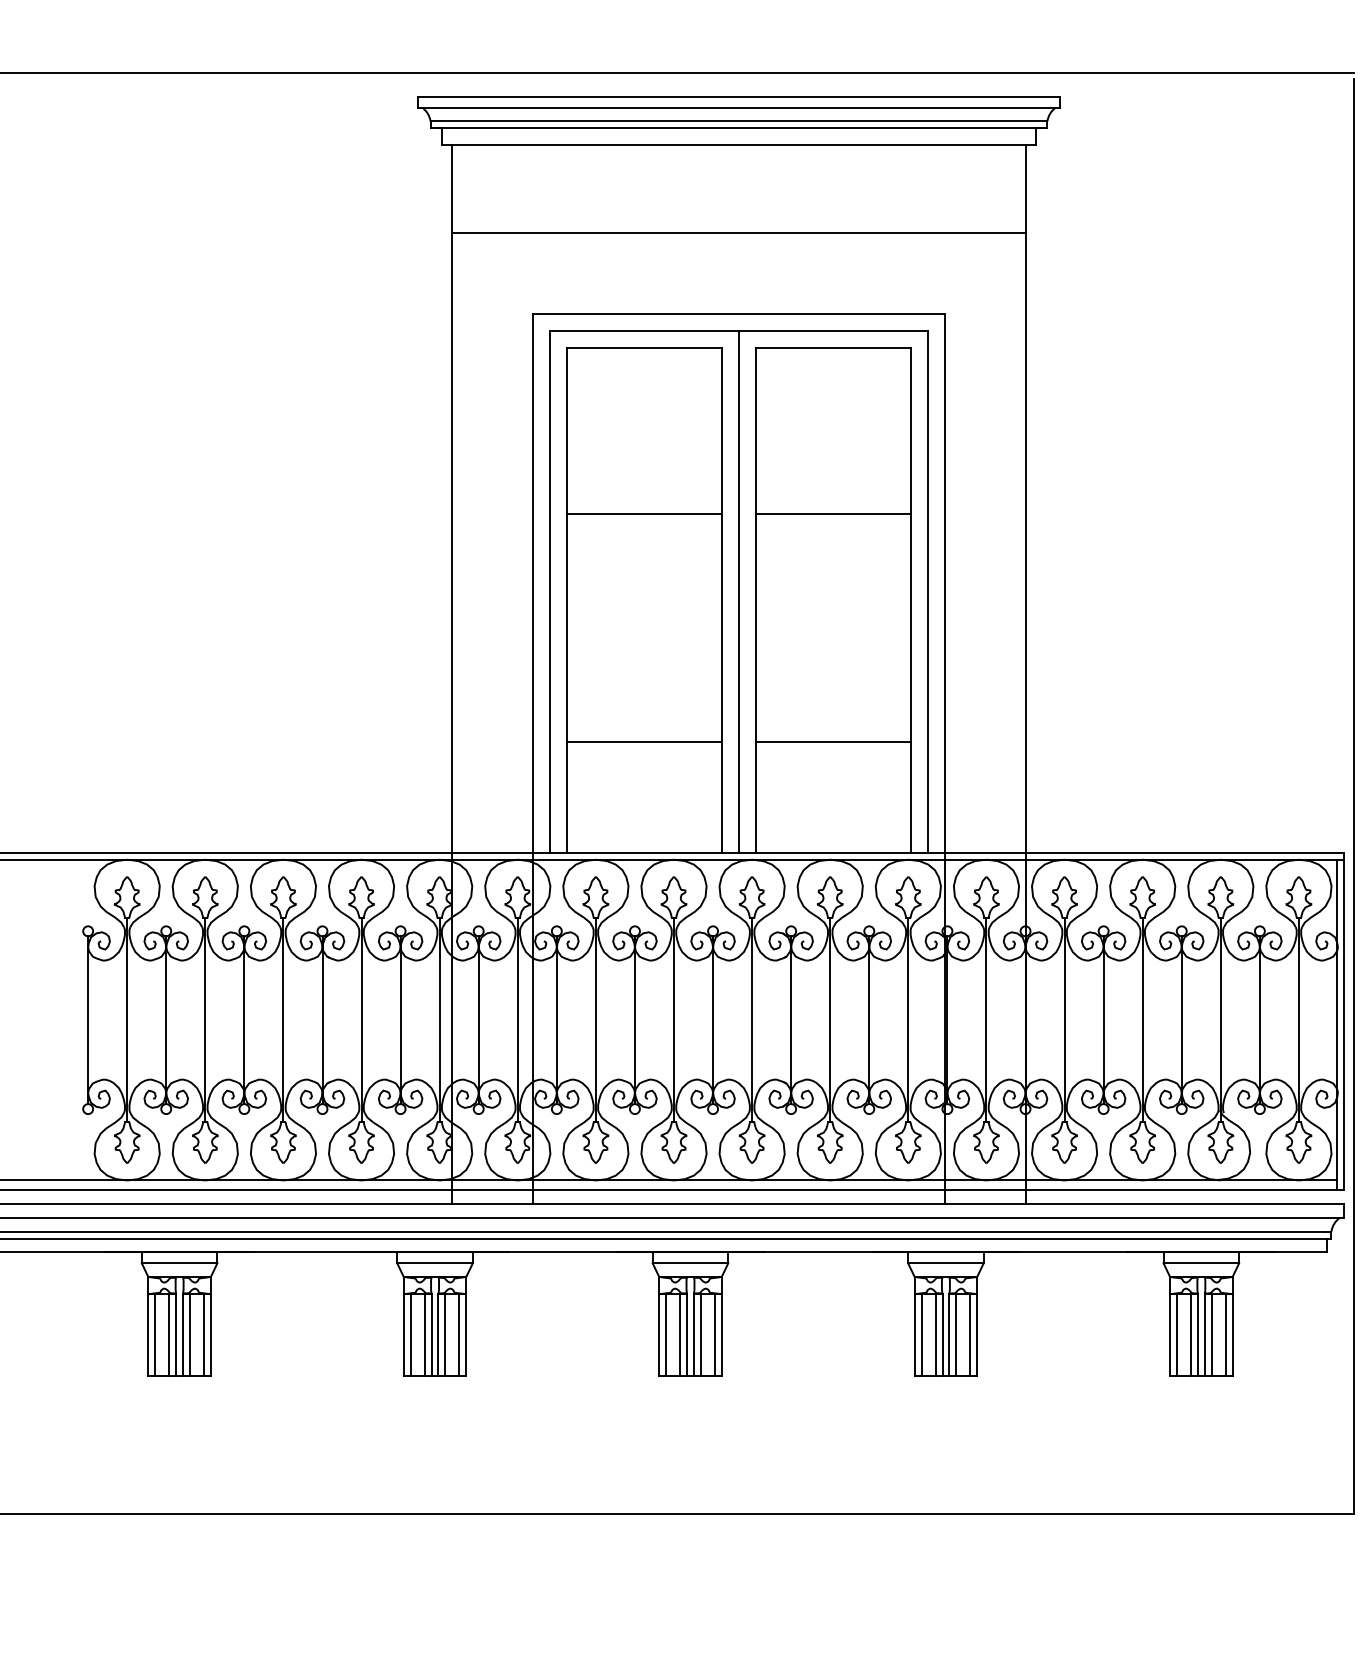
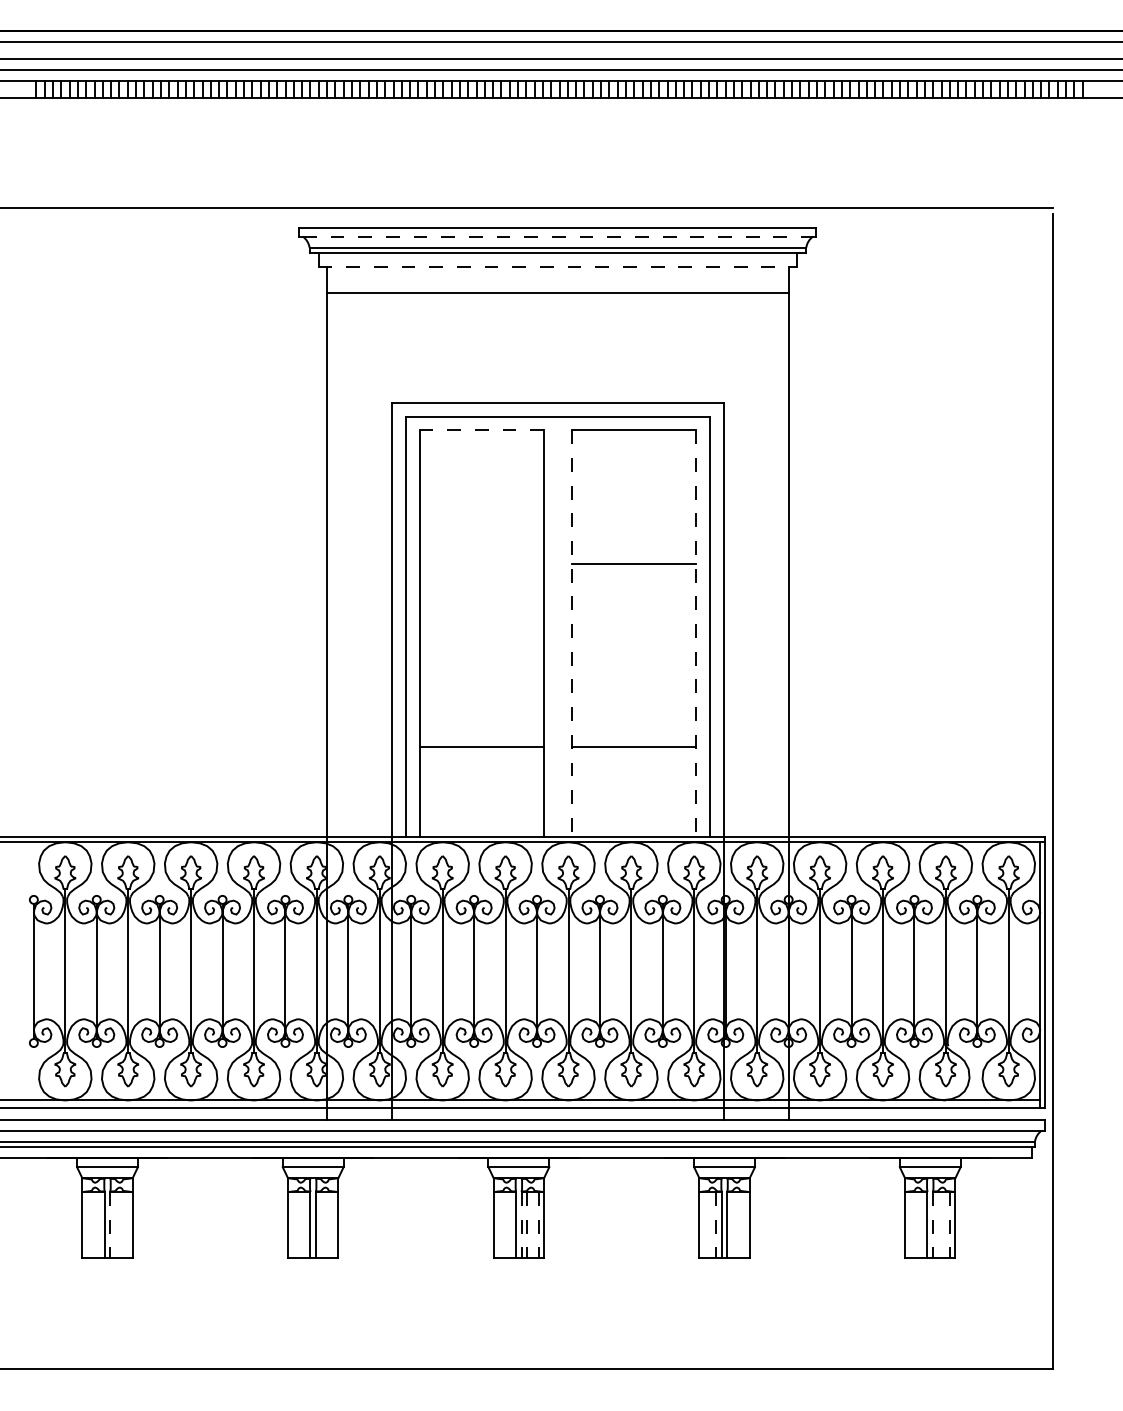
line: (739, 107) -> (558, 236), solid -> dashed
line: (739, 145) -> (558, 267), solid -> dashed
line: (738, 232) -> (557, 292), moved
line: (645, 348) -> (482, 430), solid -> dashed
line: (644, 513) -> (481, 563), removed
line: (738, 591) -> (557, 626), removed
line: (755, 600) -> (571, 633), solid -> dashed
line: (911, 600) -> (696, 633), solid -> dashed
line: (154, 1334) -> (87, 1224), removed
line: (169, 1334) -> (99, 1224), removed
line: (189, 1334) -> (115, 1224), removed
line: (204, 1334) -> (127, 1224), removed
line: (410, 1334) -> (293, 1224), removed
line: (424, 1334) -> (304, 1224), removed
line: (445, 1334) -> (321, 1224), removed
line: (459, 1334) -> (332, 1224), removed
line: (666, 1334) -> (499, 1224), removed
line: (680, 1334) -> (510, 1224), removed
line: (921, 1334) -> (704, 1224), removed
line: (955, 1334) -> (732, 1224), removed
line: (970, 1334) -> (744, 1224), removed
line: (1176, 1334) -> (910, 1224), removed
line: (1190, 1334) -> (921, 1224), removed
line: (1211, 1334) -> (938, 1224), removed
line: (183, 1335) -> (110, 1225), solid -> dashed
line: (693, 1335) -> (521, 1225), solid -> dashed
line: (701, 1335) -> (527, 1225), solid -> dashed
line: (714, 1335) -> (538, 1225), solid -> dashed
line: (935, 1335) -> (716, 1225), solid -> dashed
line: (1205, 1335) -> (933, 1225), solid -> dashed
line: (1225, 1335) -> (949, 1225), solid -> dashed

